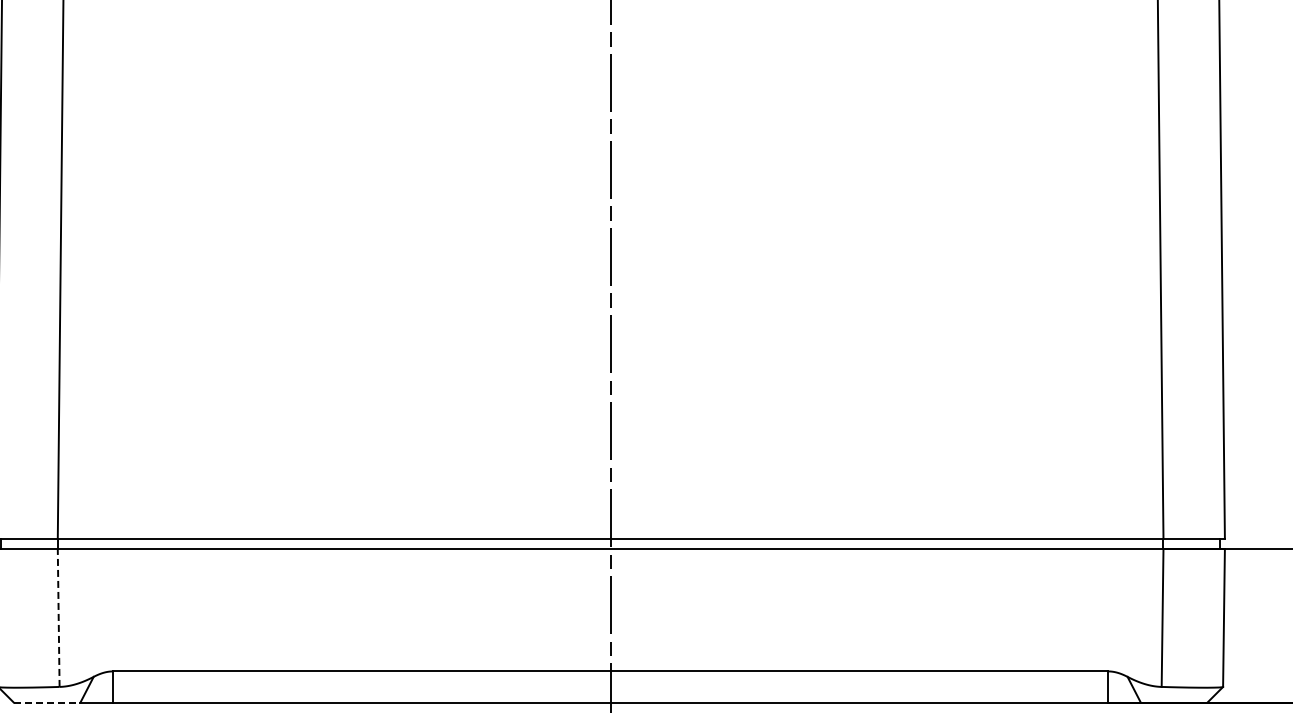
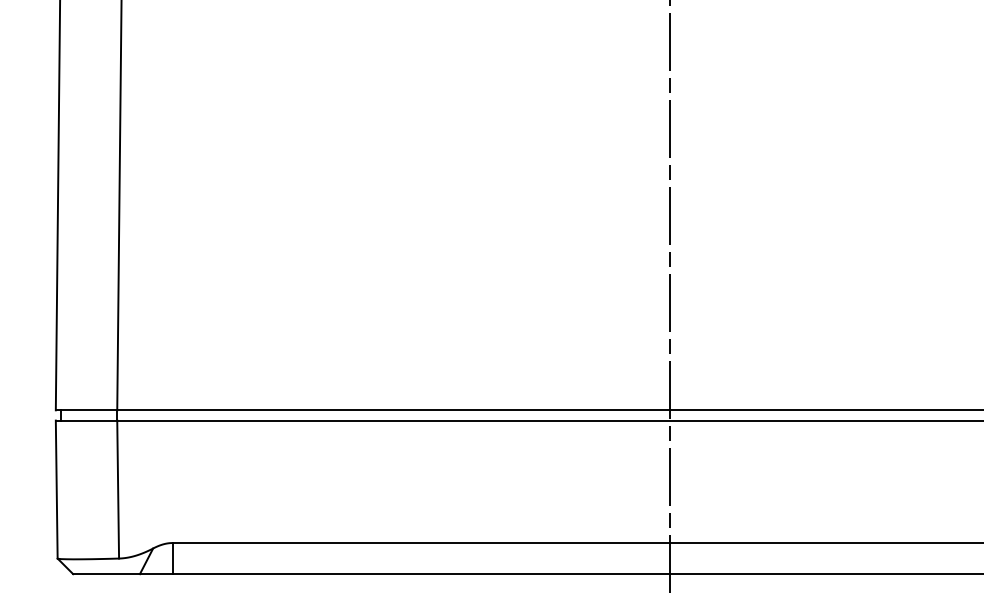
line: (58, 617) -> (117, 489), dashed -> solid
line: (47, 702) -> (106, 574), dashed -> solid

